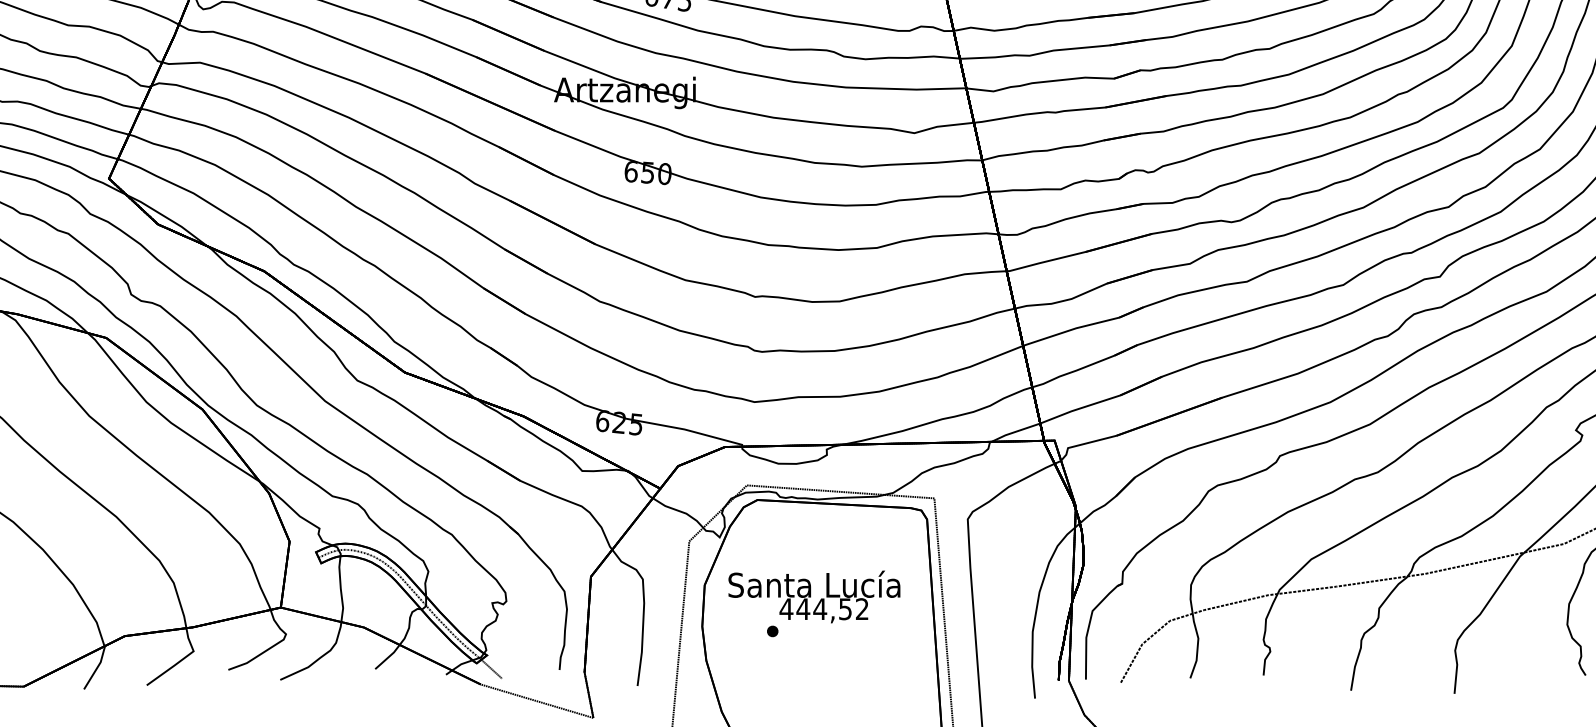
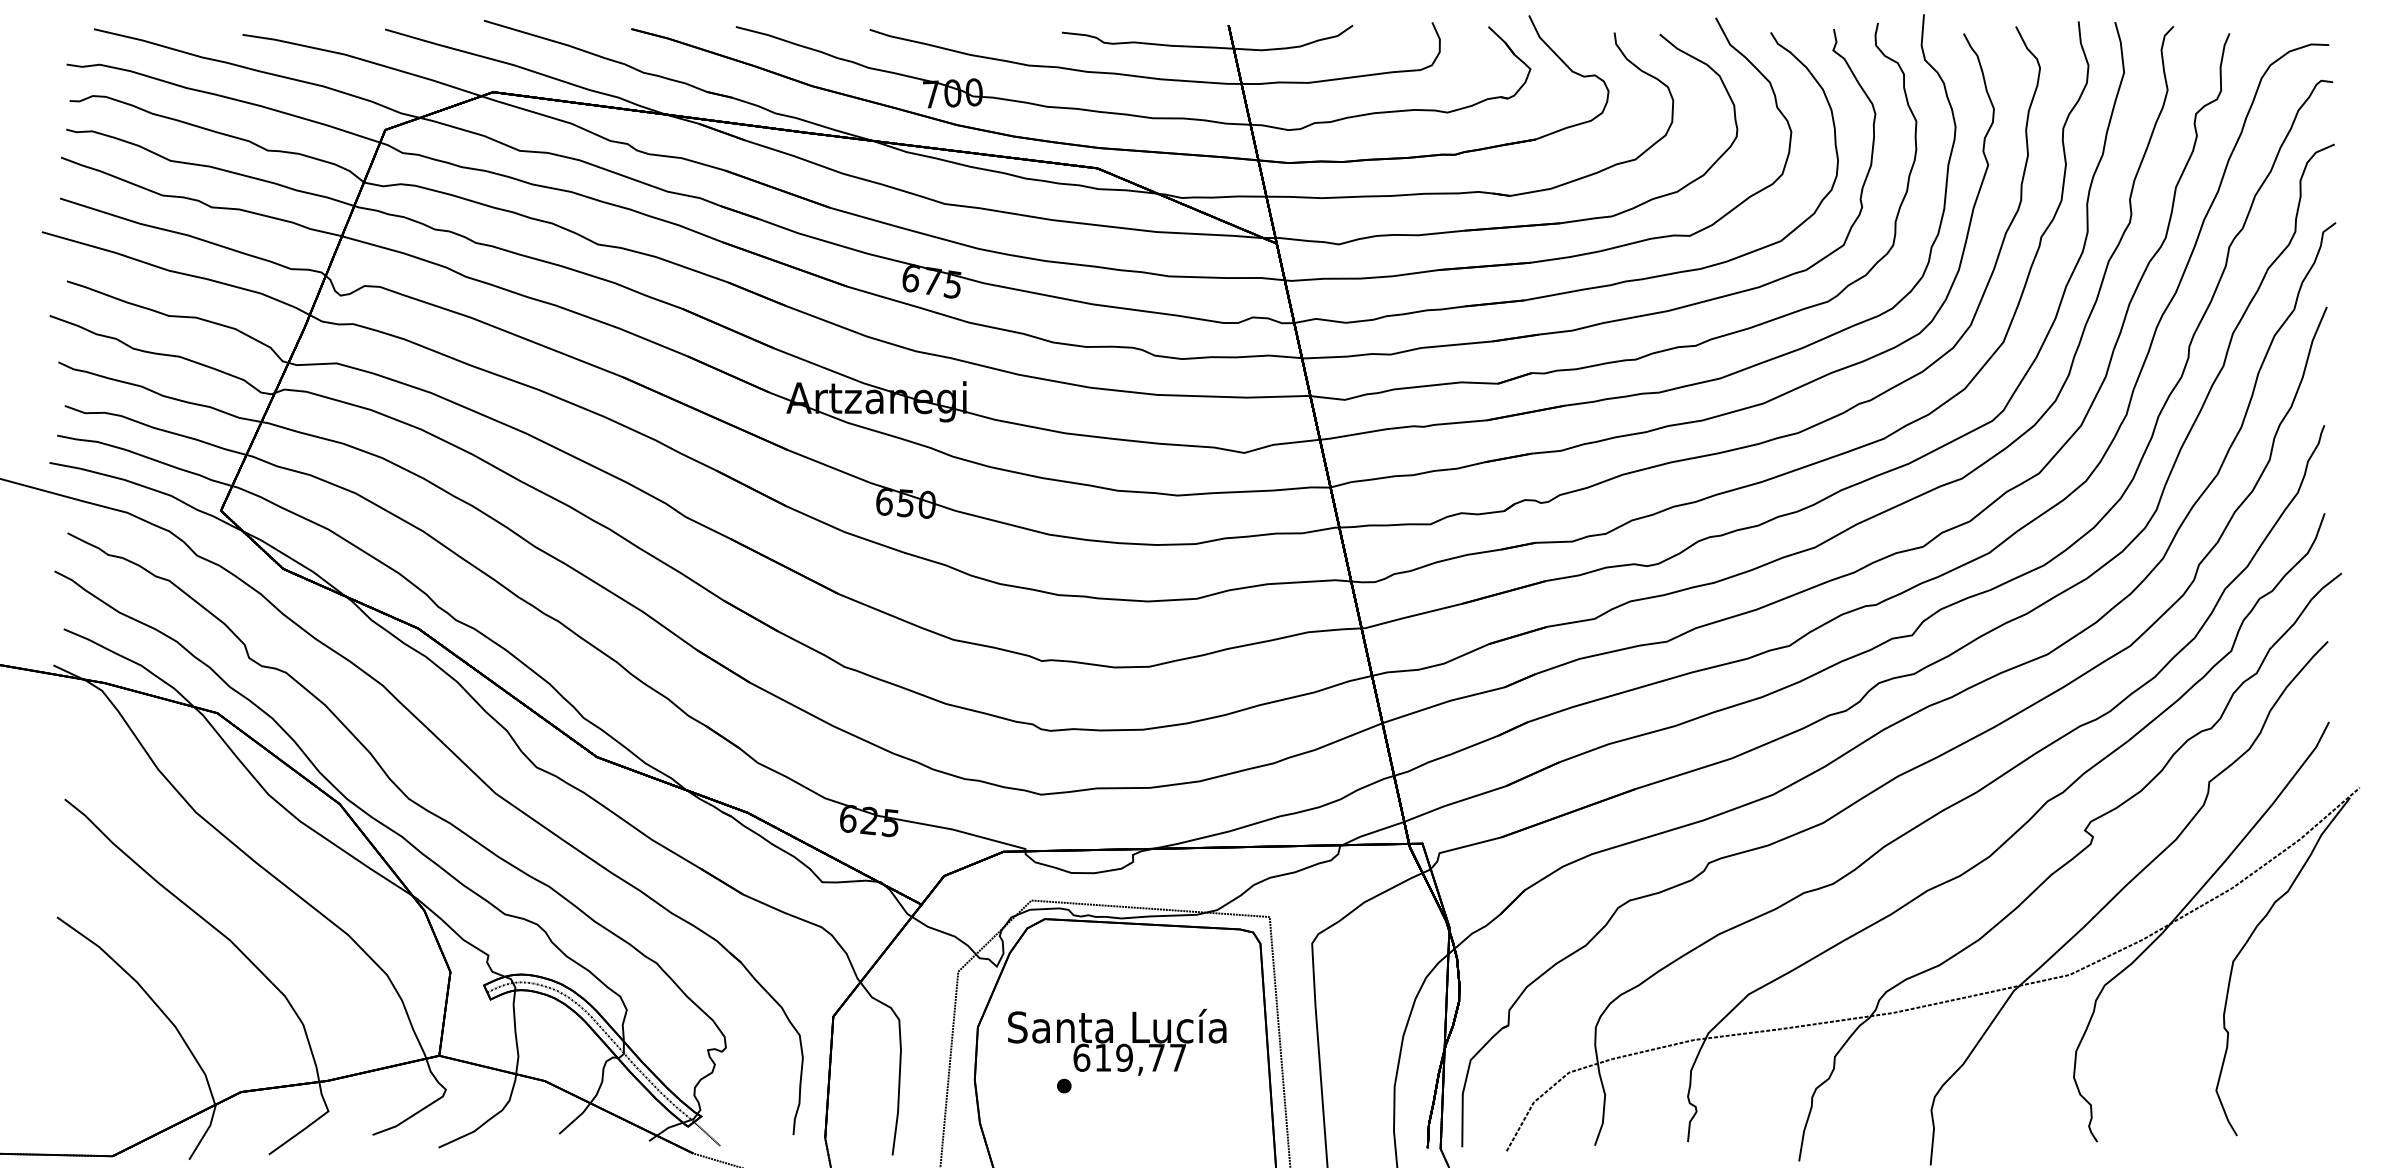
text: (823, 608) -> (1128, 1057), 444,52 -> 619,77

